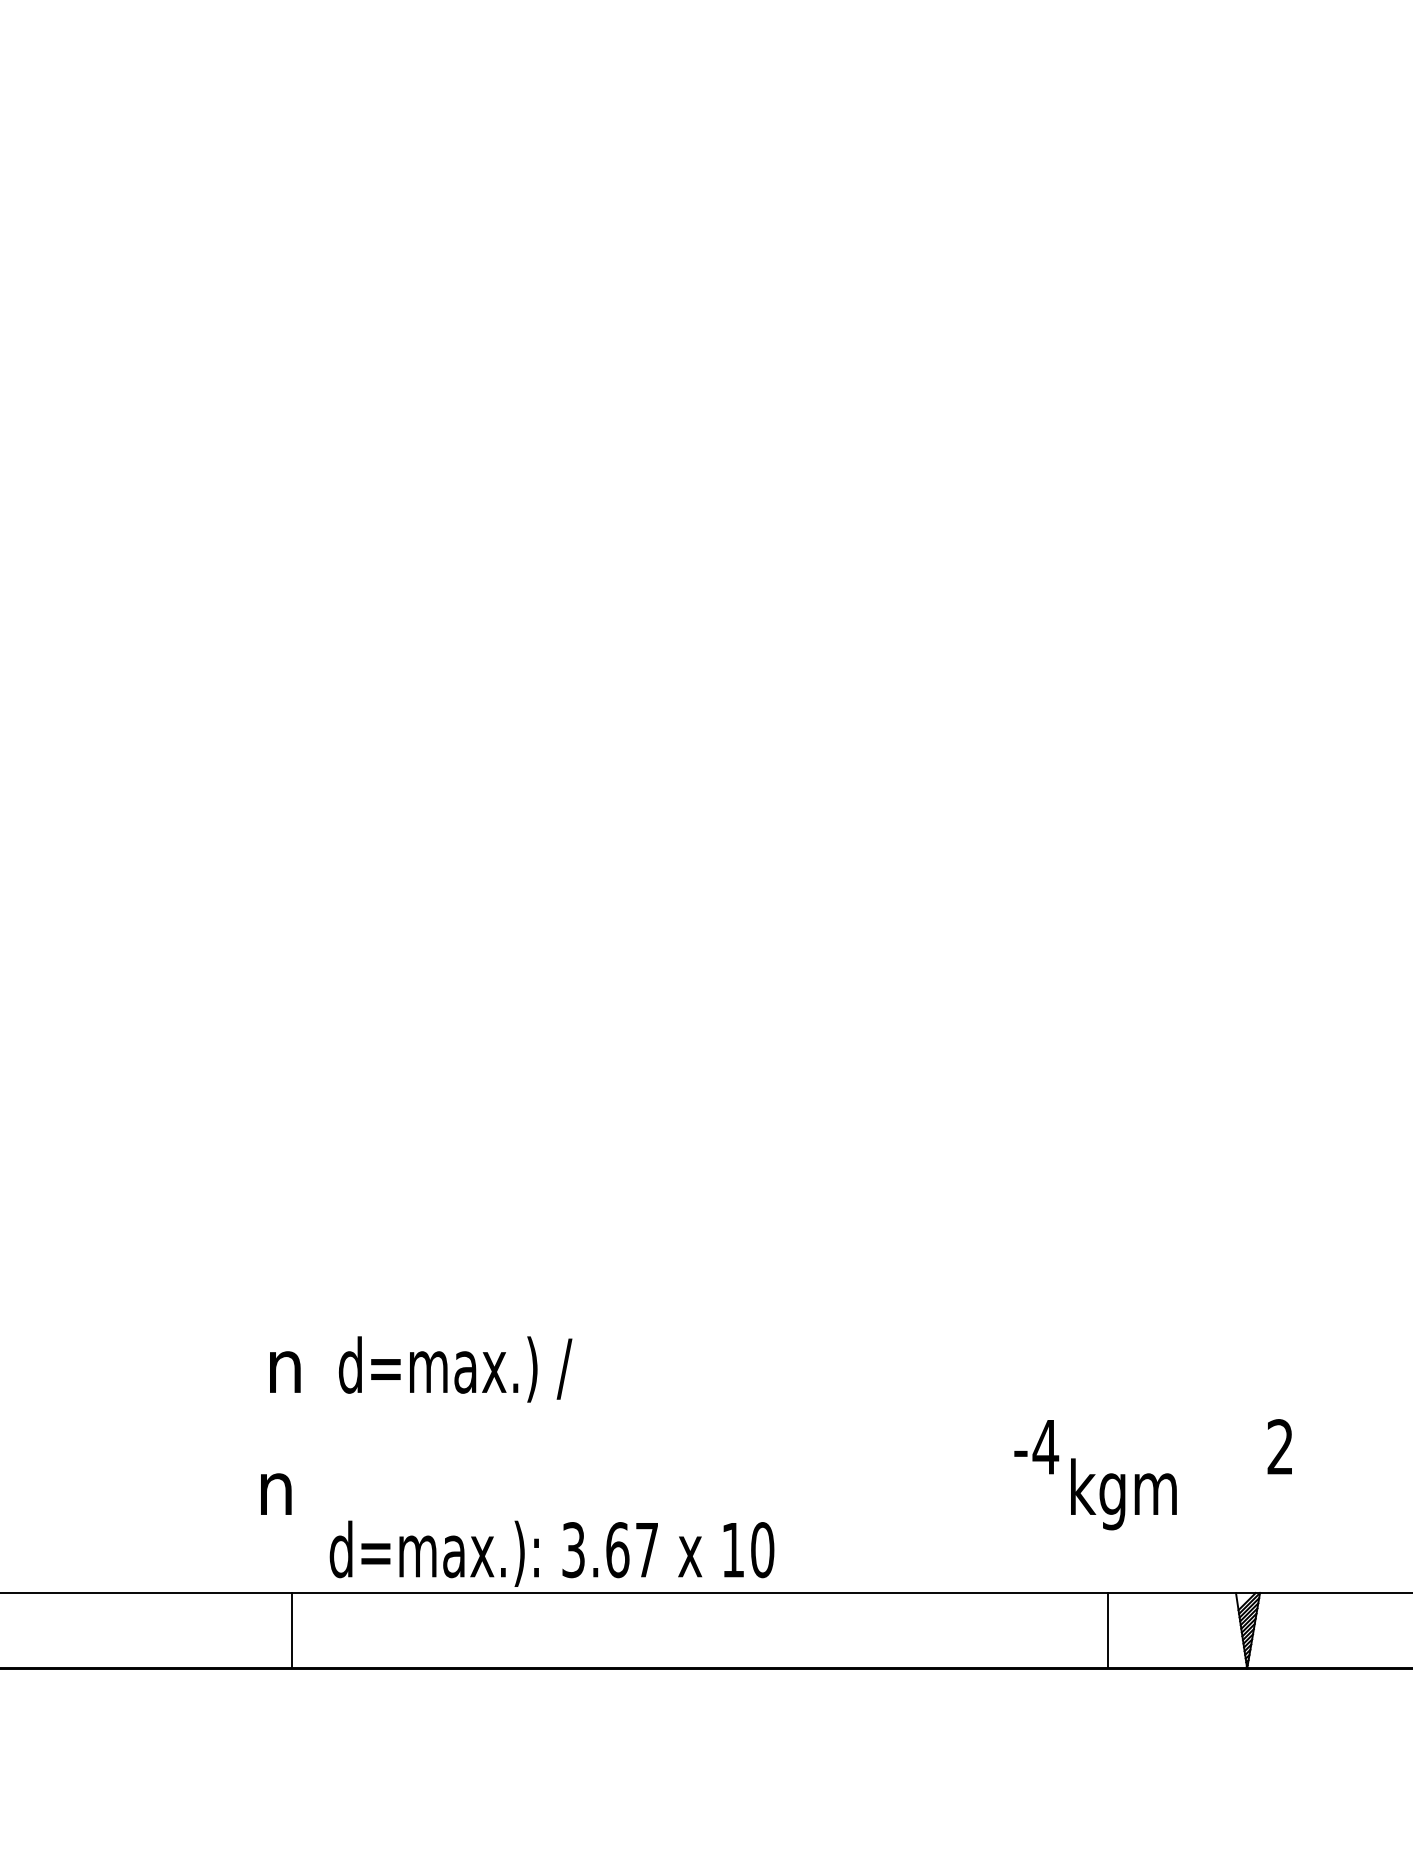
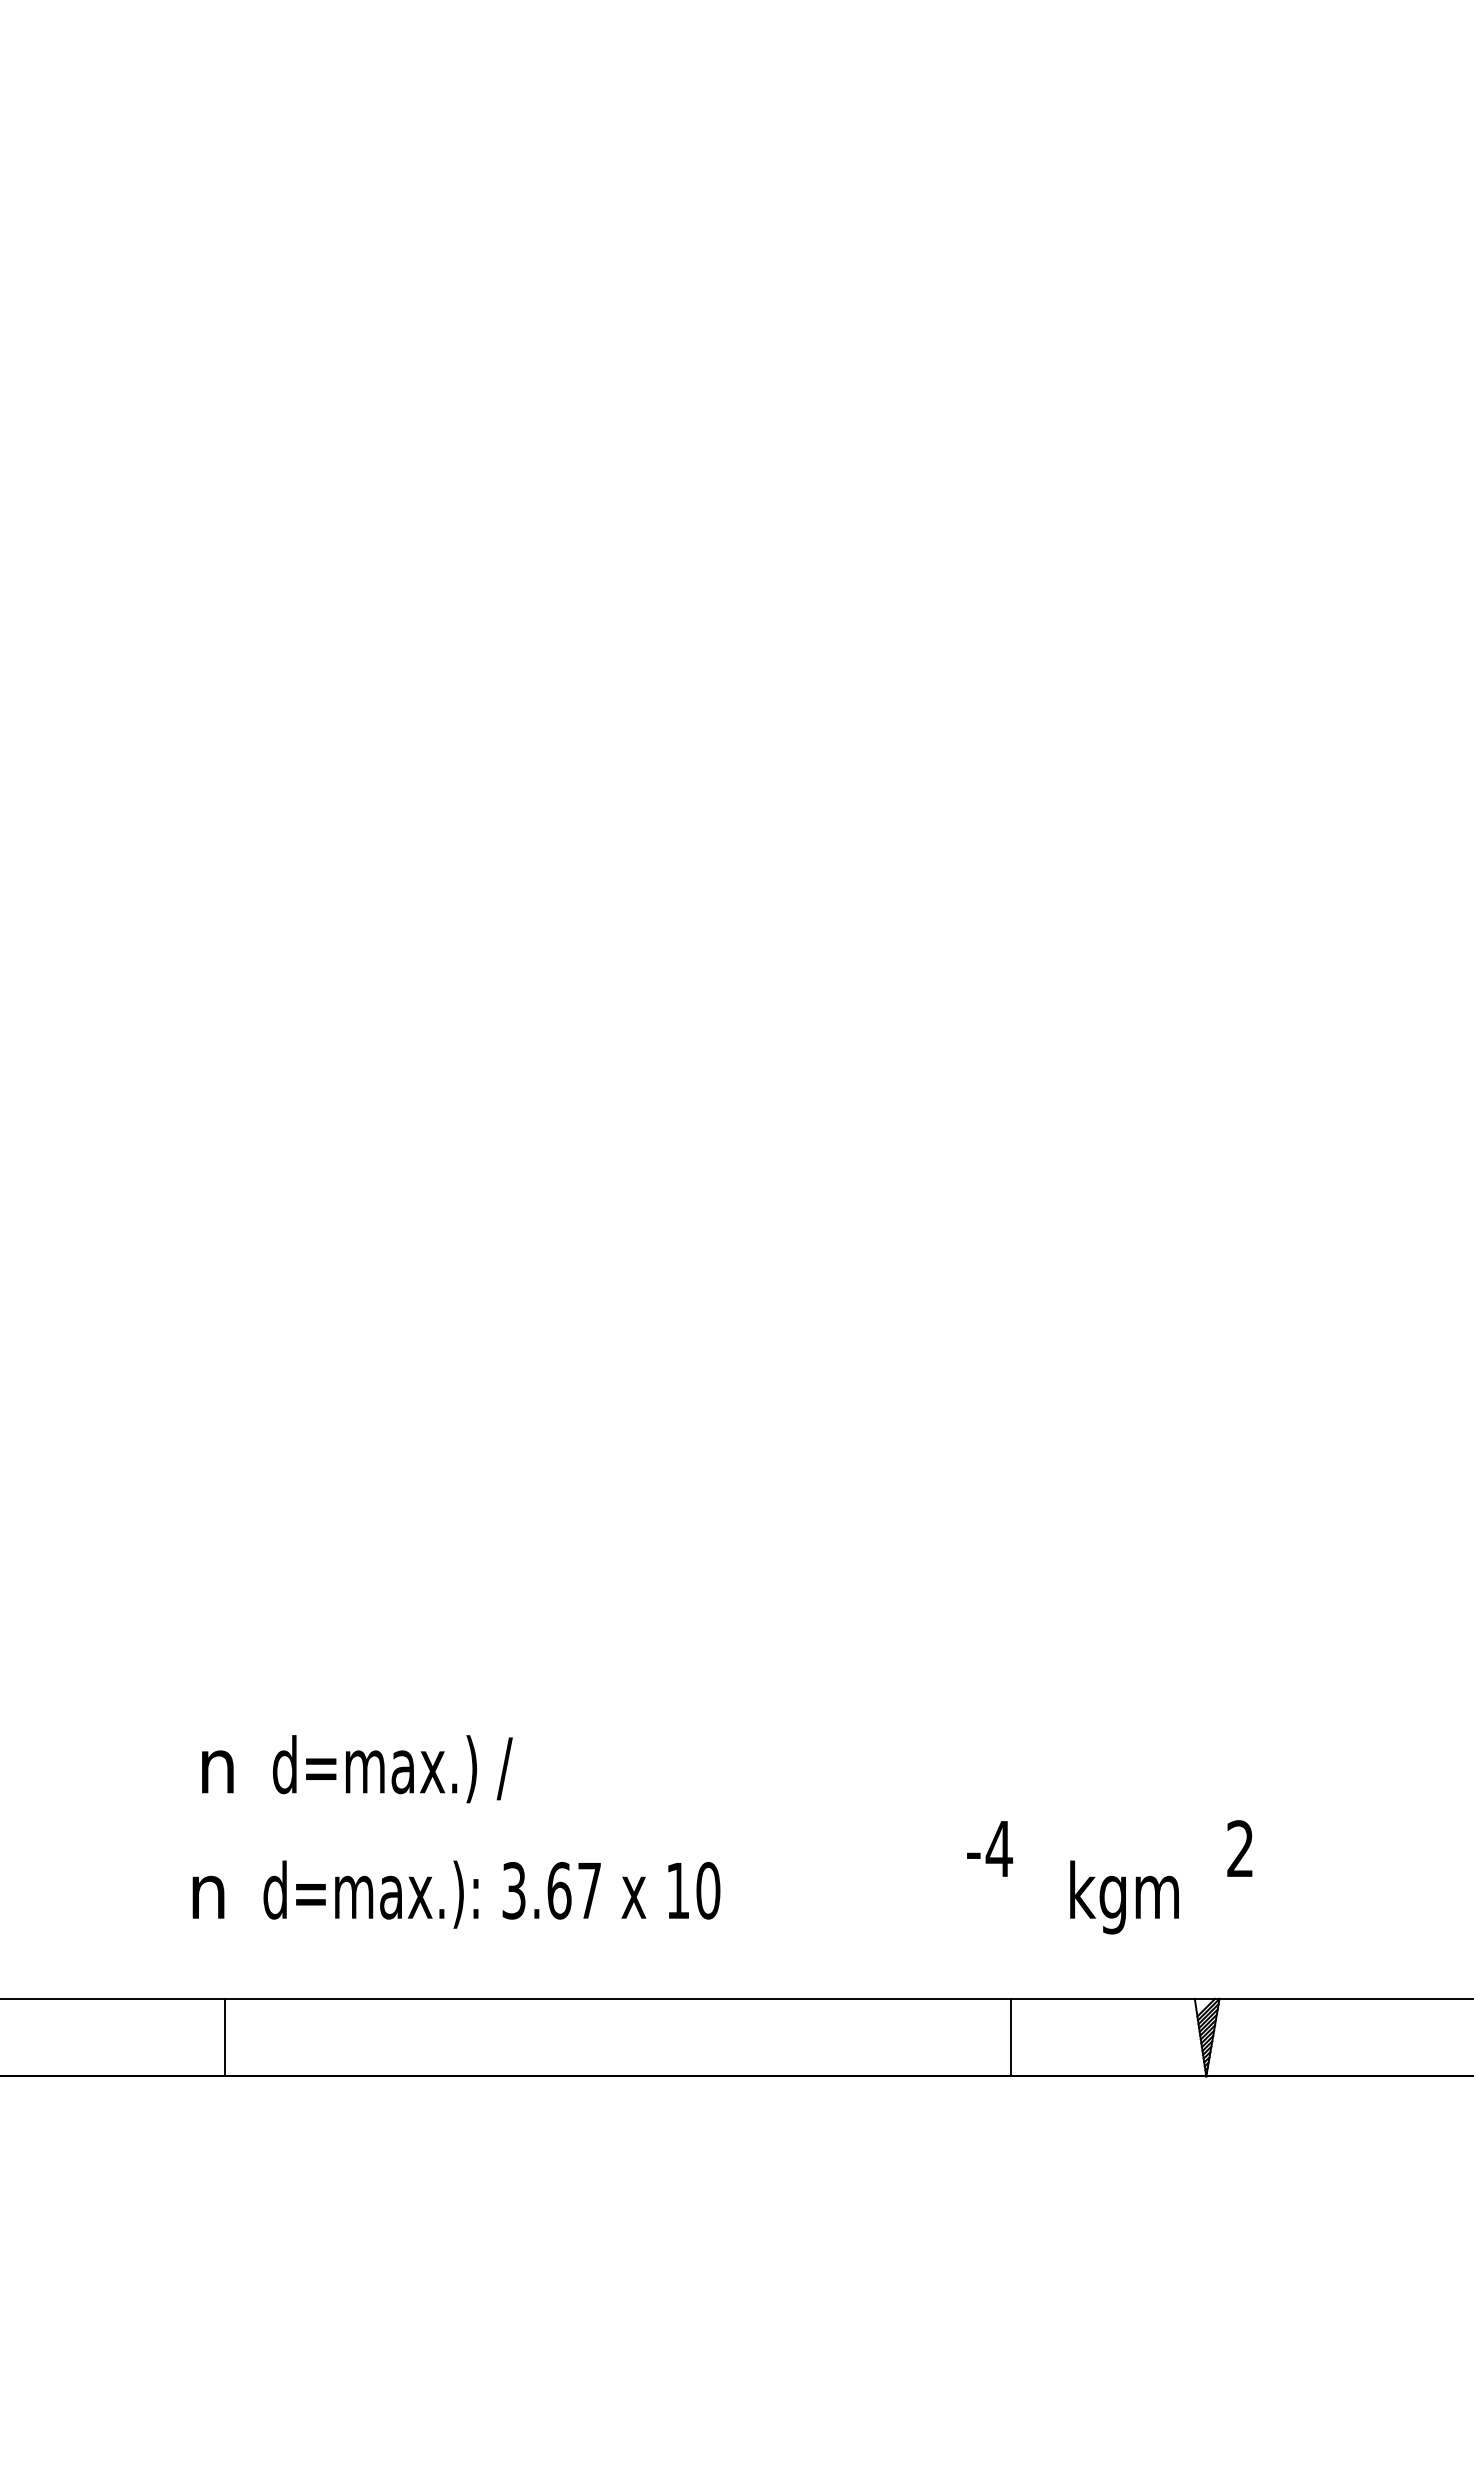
text: (1123, 1494) -> (1124, 1897), moved
text: (551, 1553) -> (491, 1894), moved
line: (1108, 1630) -> (1011, 2037), moved

